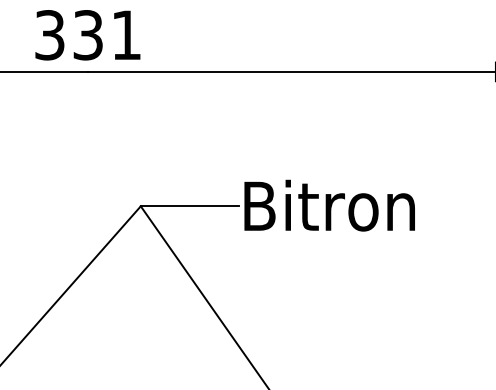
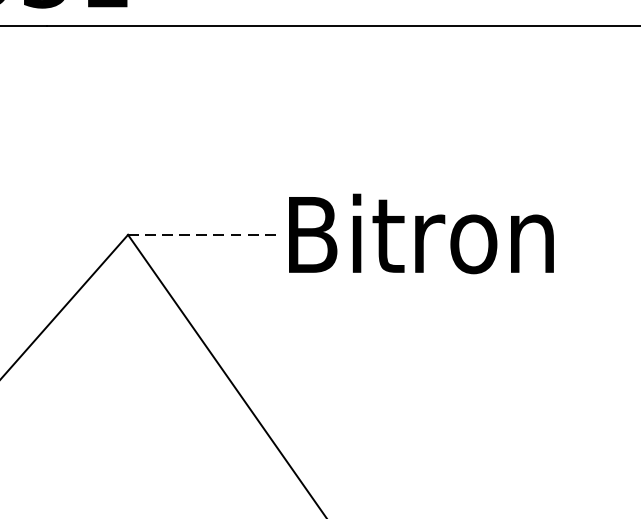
line: (189, 206) -> (203, 235), solid -> dashed

